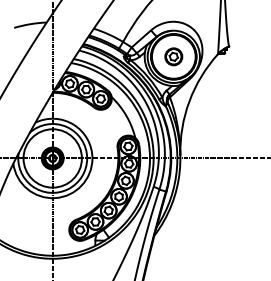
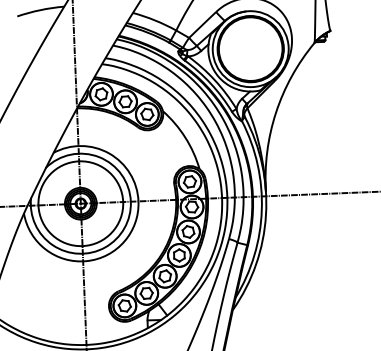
part: (173, 56) -> (250, 48), removed

